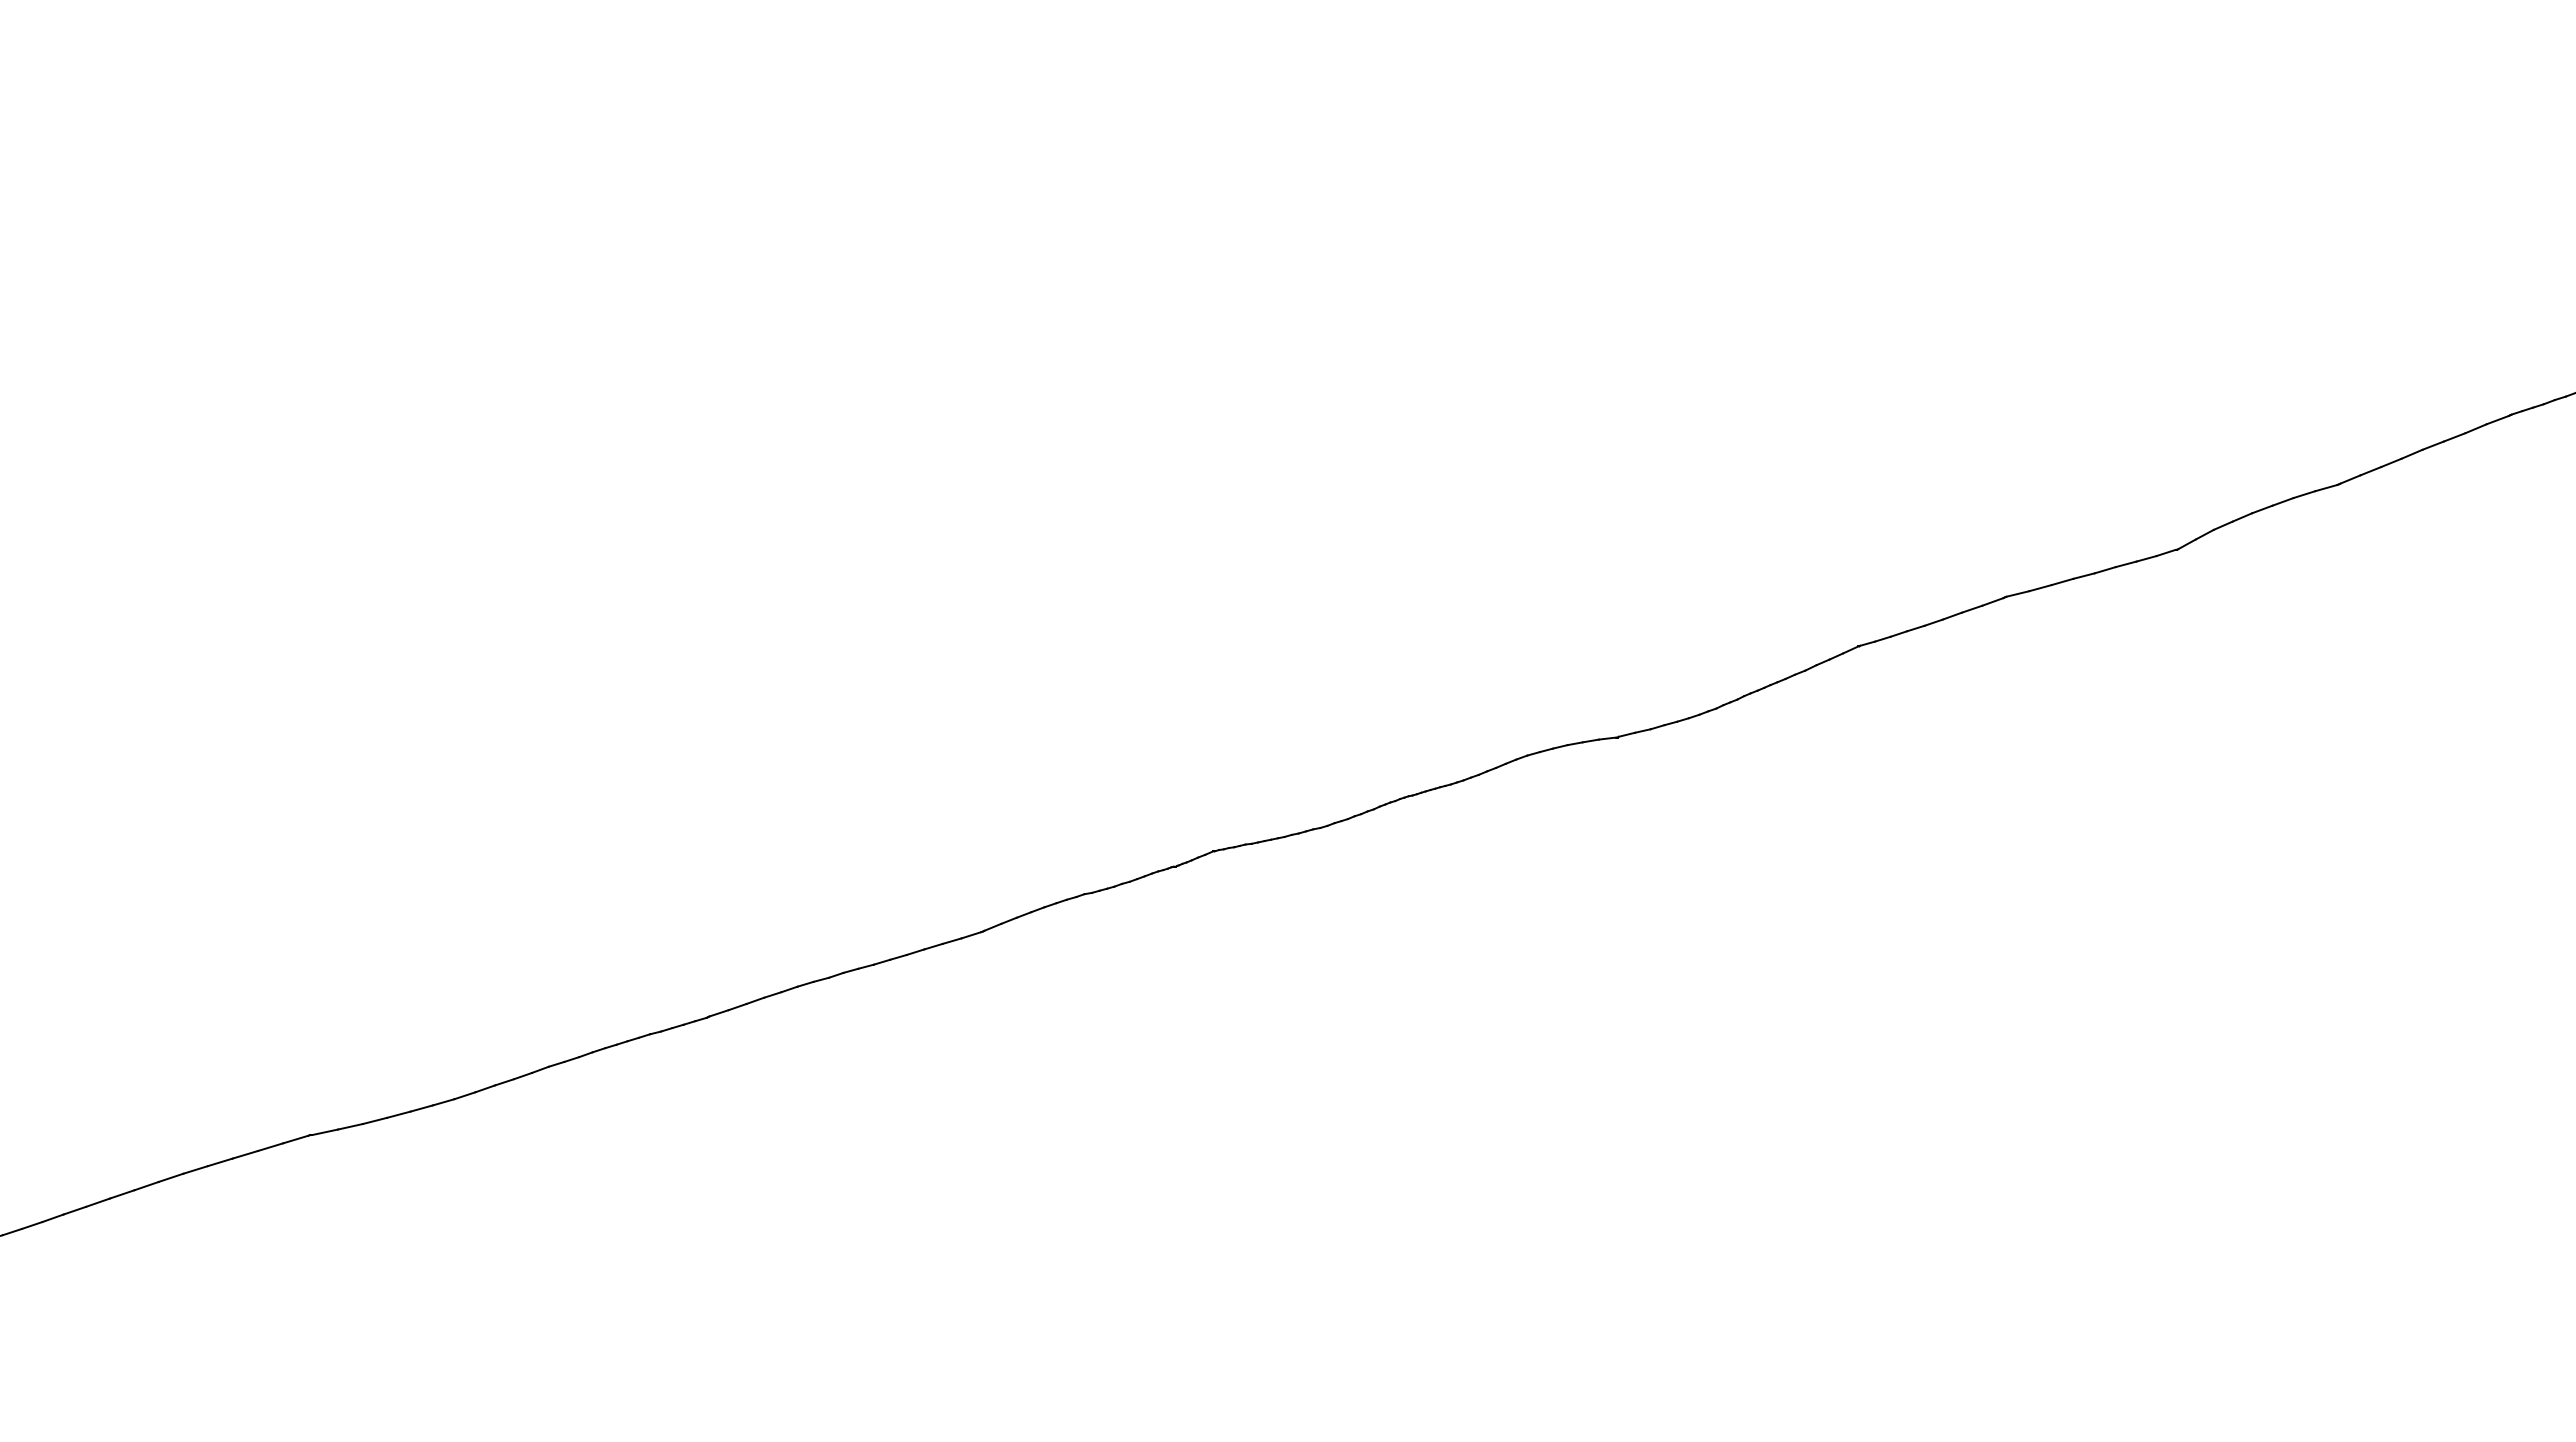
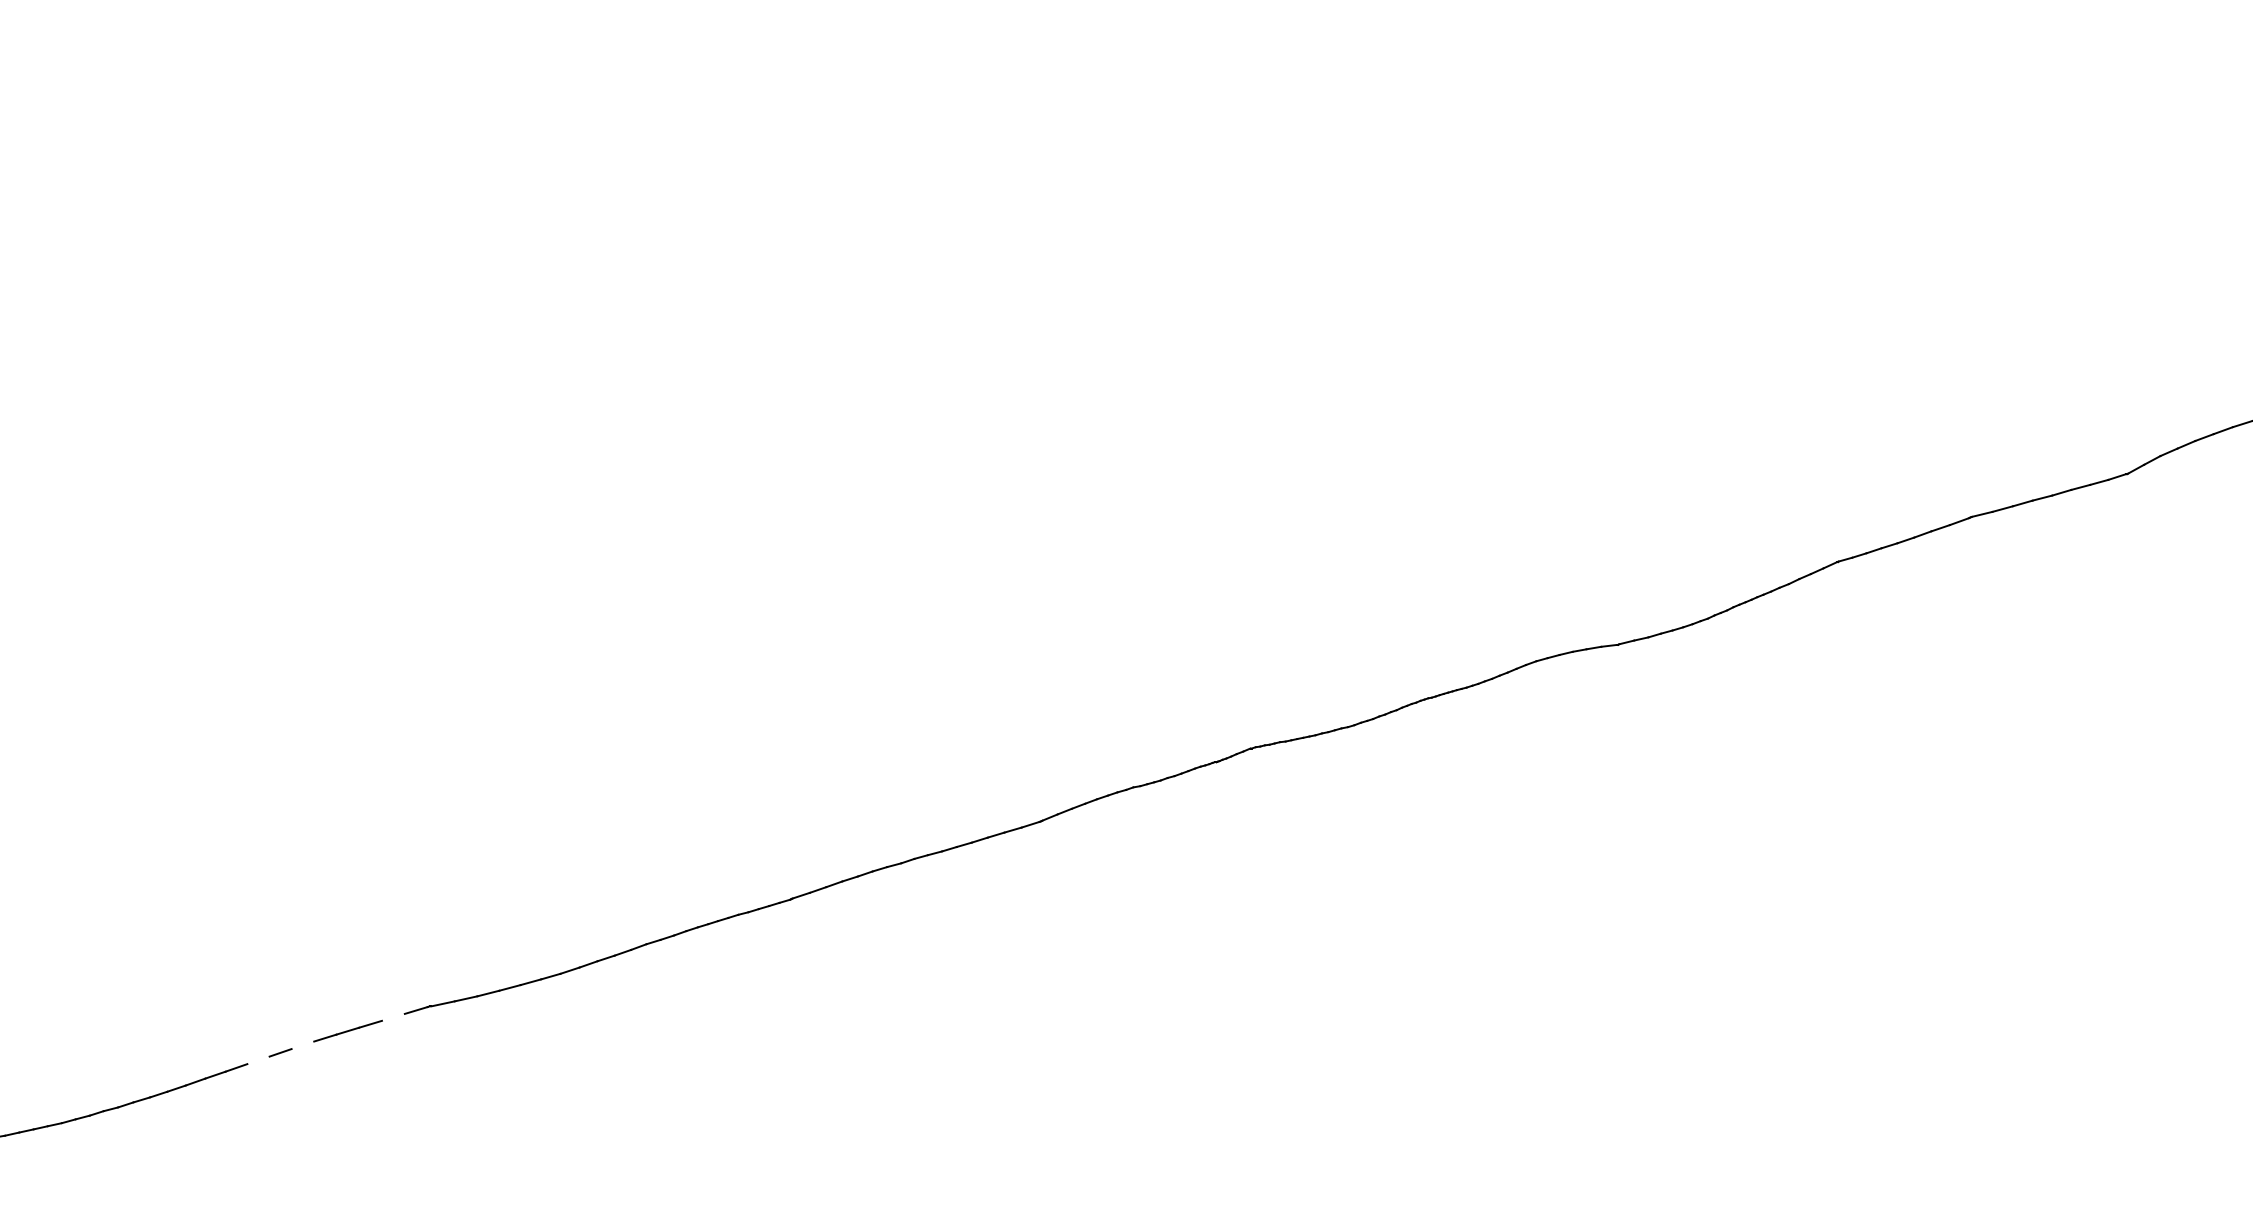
line: (270, 1146) -> (393, 1016), removed
line: (170, 1177) -> (302, 1044), removed
line: (121, 1194) -> (257, 1060), removed

